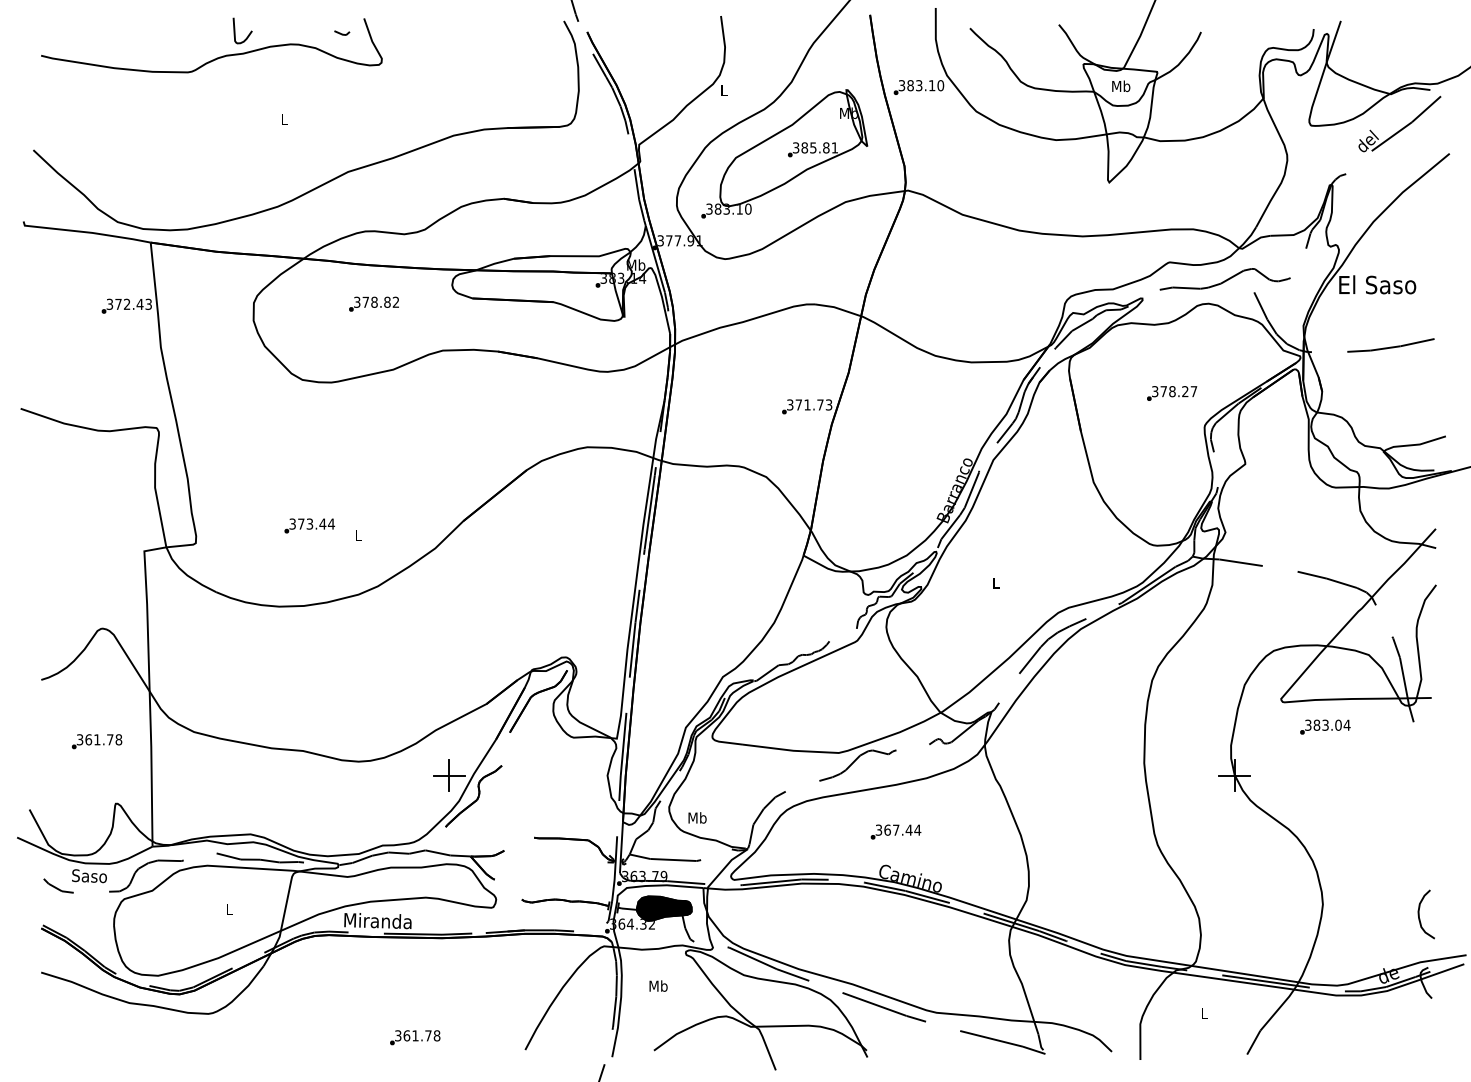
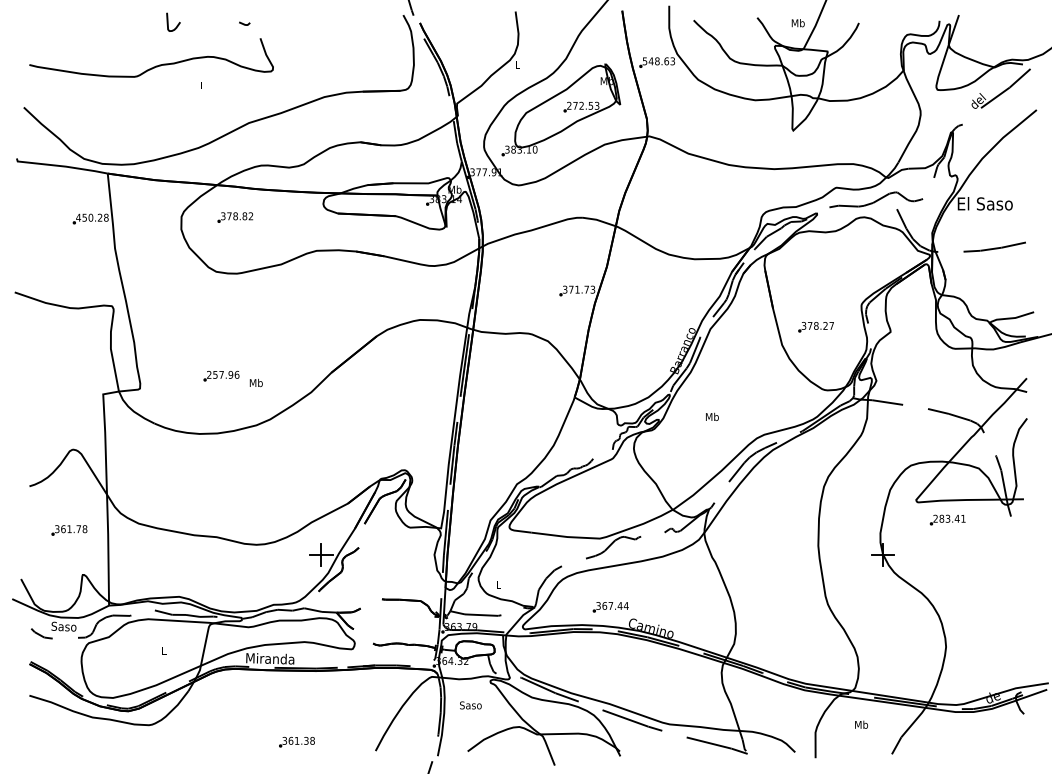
curve: (214, 58) -> (153, 66), moved
text: (921, 85) -> (659, 61), 383.10 -> 548.63
text: (1121, 86) -> (798, 23), moved
text: (815, 147) -> (583, 105), 385.81 -> 272.53
text: (129, 303) -> (92, 217), 372.43 -> 450.28
text: (373, 303) -> (234, 217), moved
text: (1172, 393) -> (816, 327), moved
text: (312, 523) -> (223, 374), 373.44 -> 257.96
text: (358, 535) -> (256, 383), L -> Mb
text: (996, 582) -> (712, 416), L -> Mb
text: (1327, 724) -> (949, 518), 383.04 -> 283.41
text: (697, 817) -> (498, 584), Mb -> L
text: (895, 831) -> (610, 606), moved
fill: (663, 908) -> (474, 649), removed
curve: (1419, 914) -> (1015, 654), removed
text: (658, 985) -> (470, 704), Mb -> Saso
text: (1204, 1013) -> (861, 724), L -> Mb
text: (428, 1035) -> (306, 740), 361.78 -> 361.38

